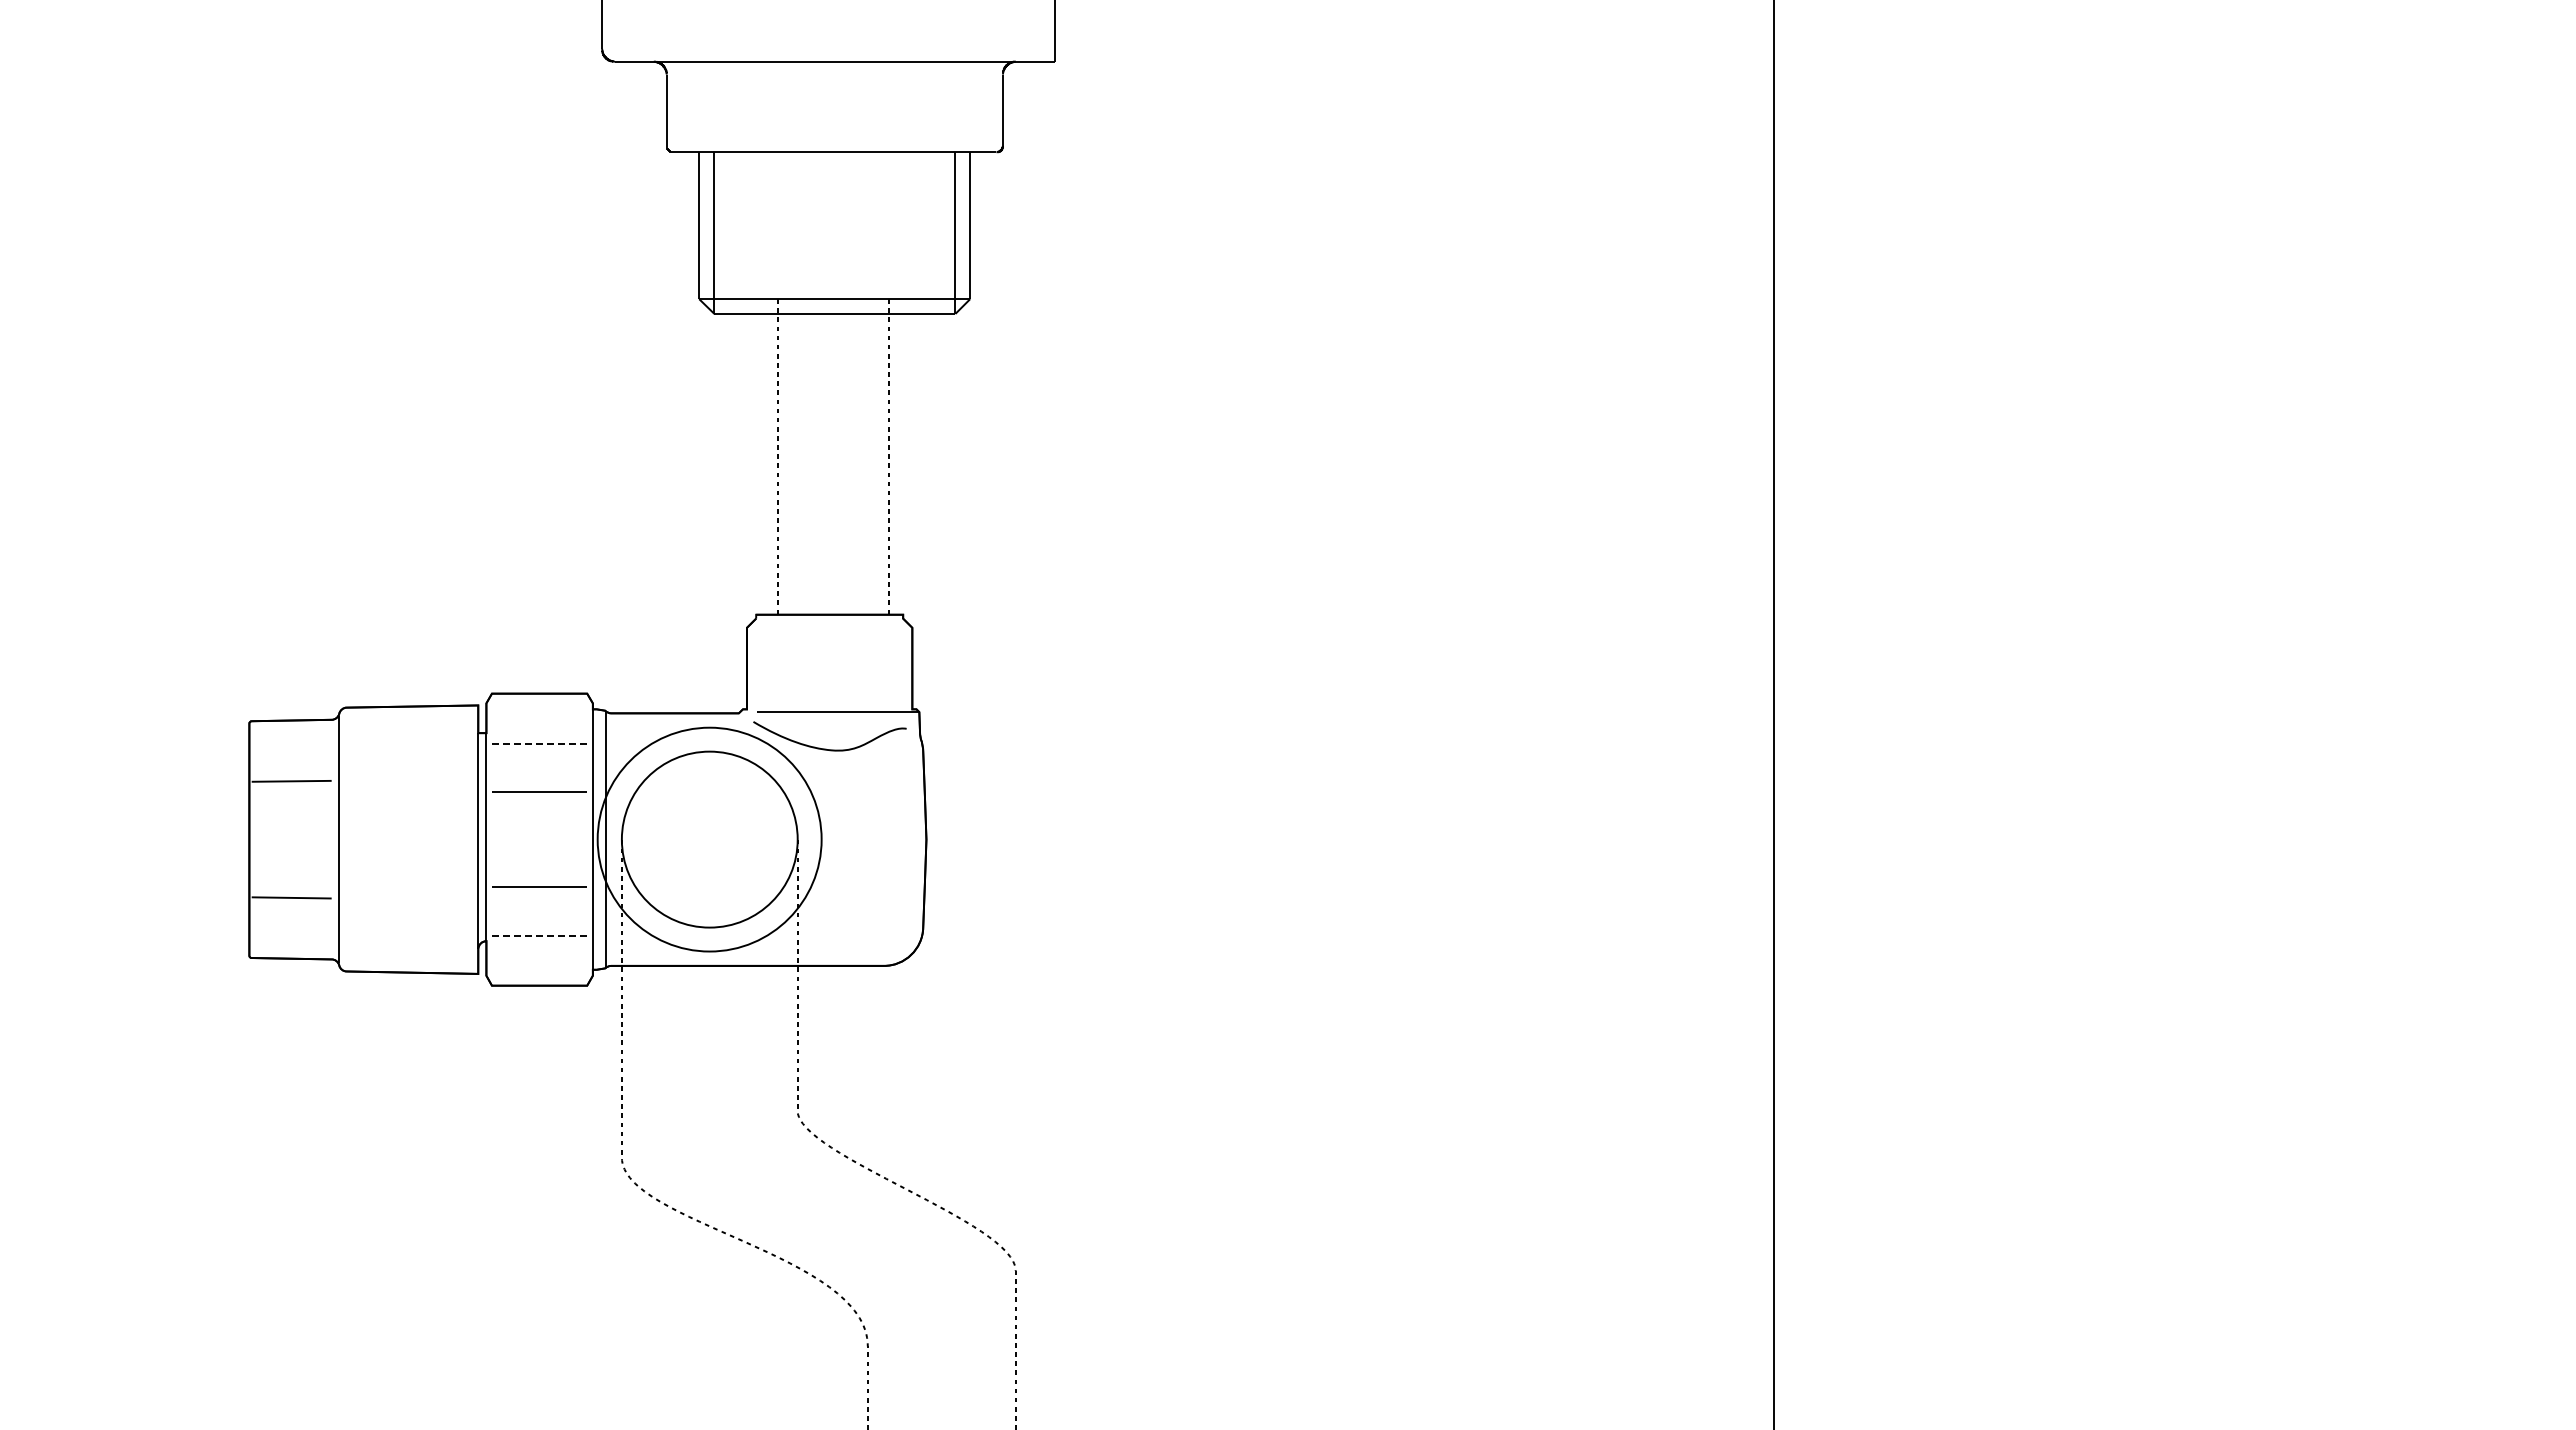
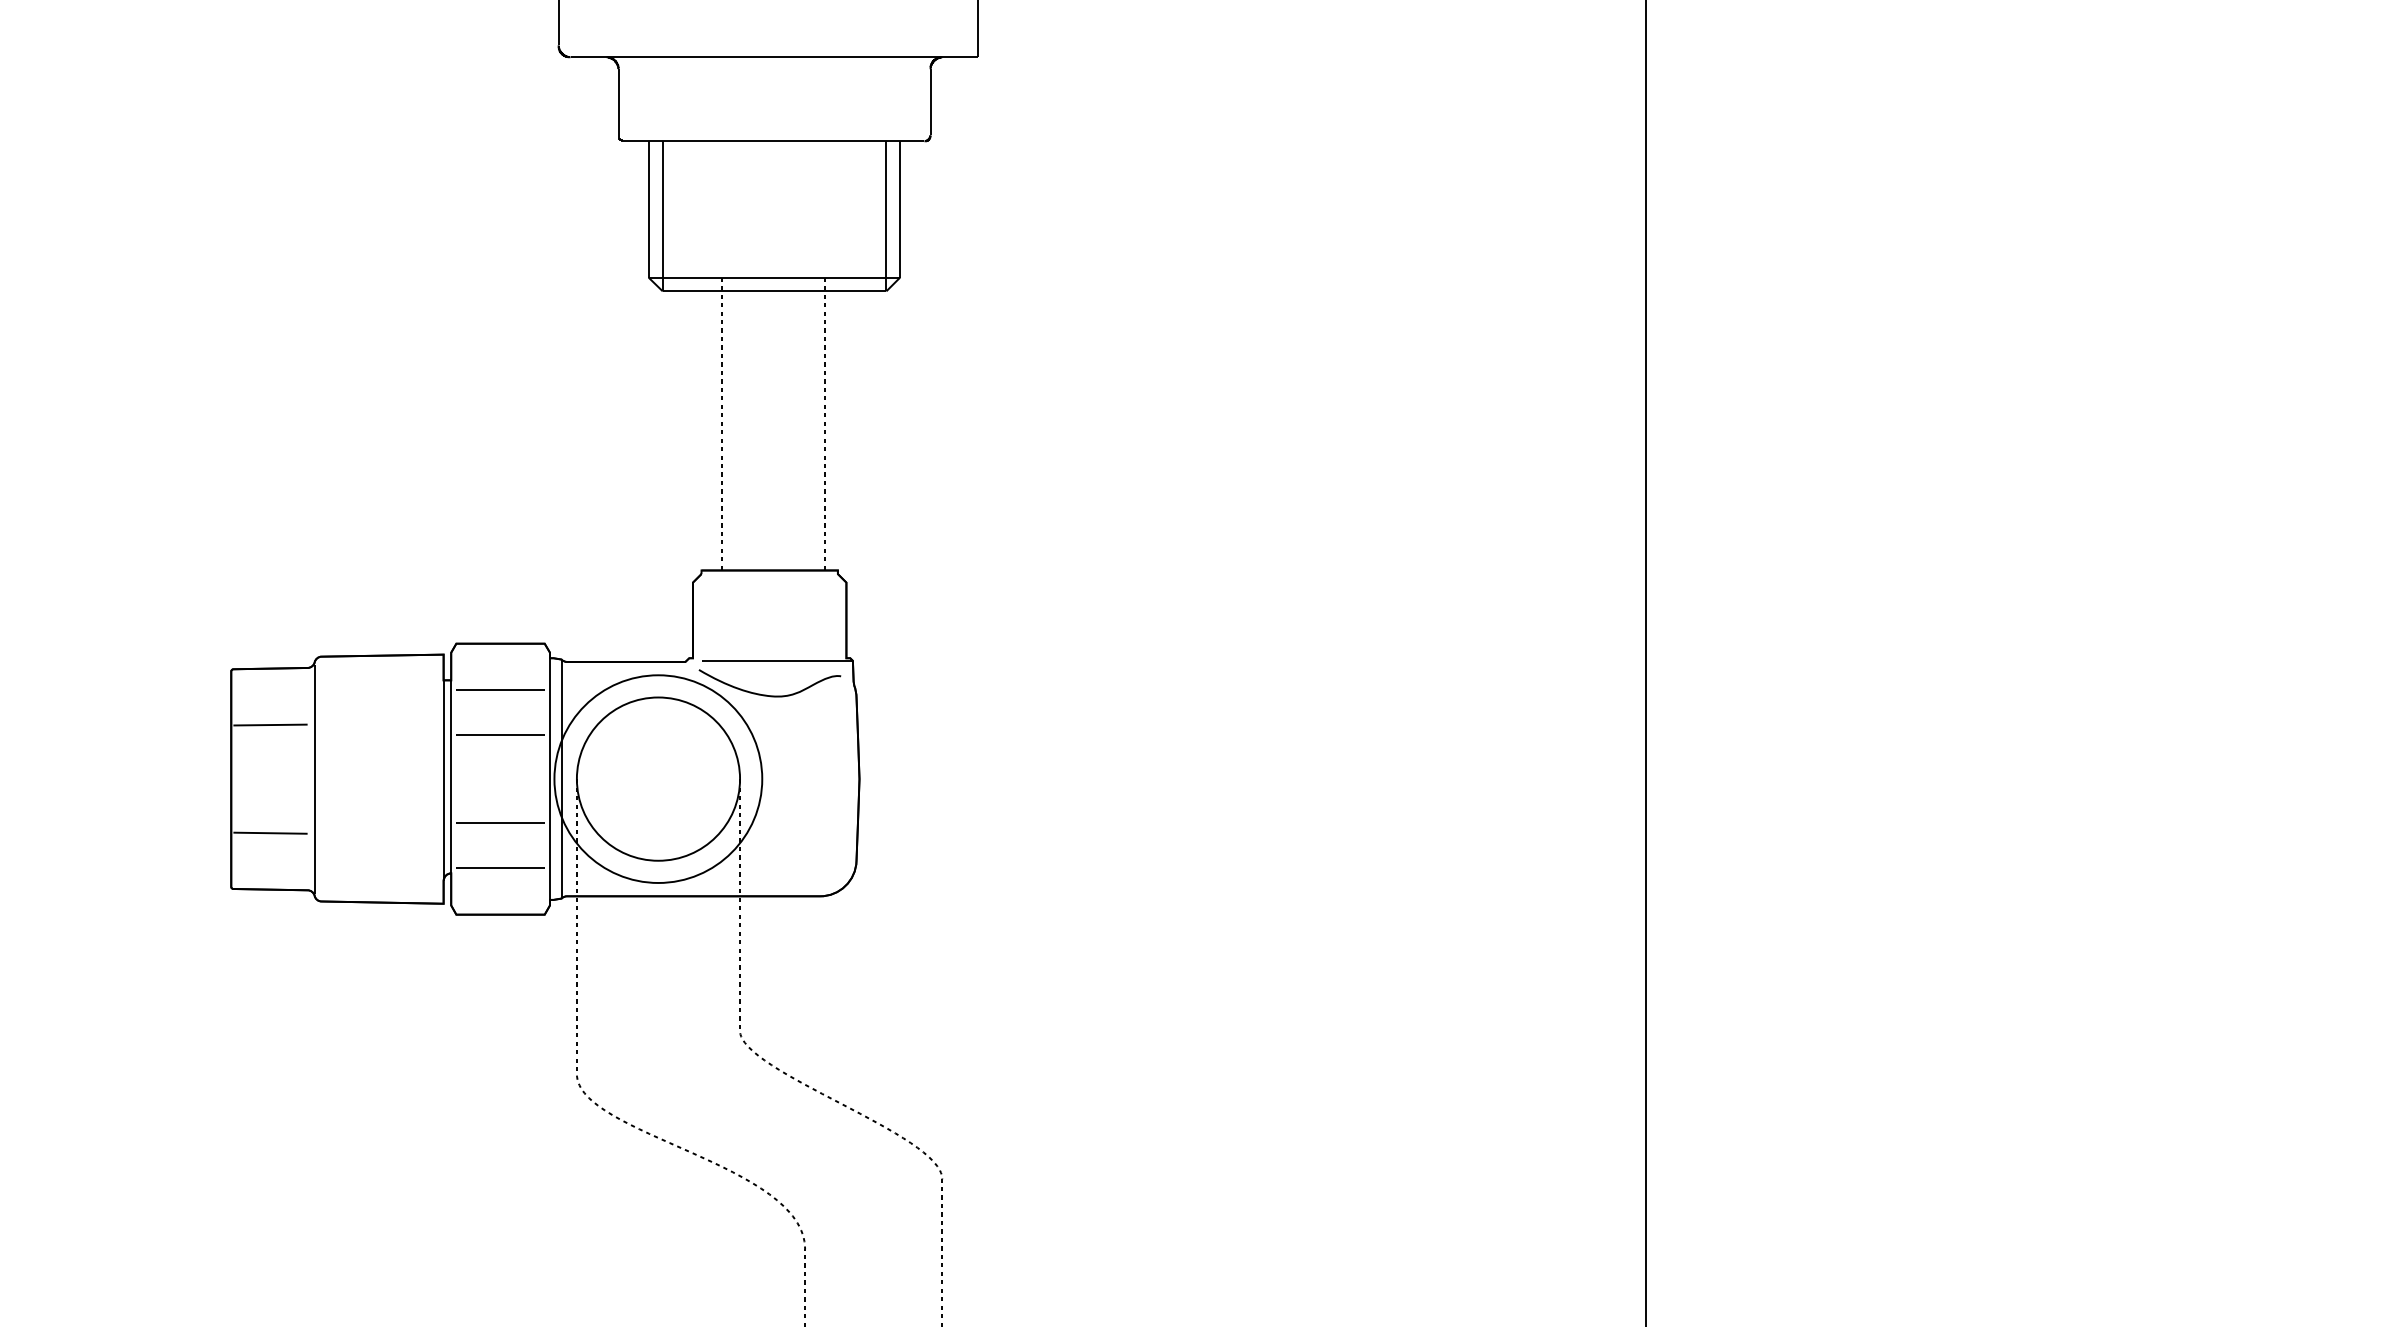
line: (539, 743) -> (500, 689), dashed -> solid
line: (539, 935) -> (500, 868), dashed -> solid

